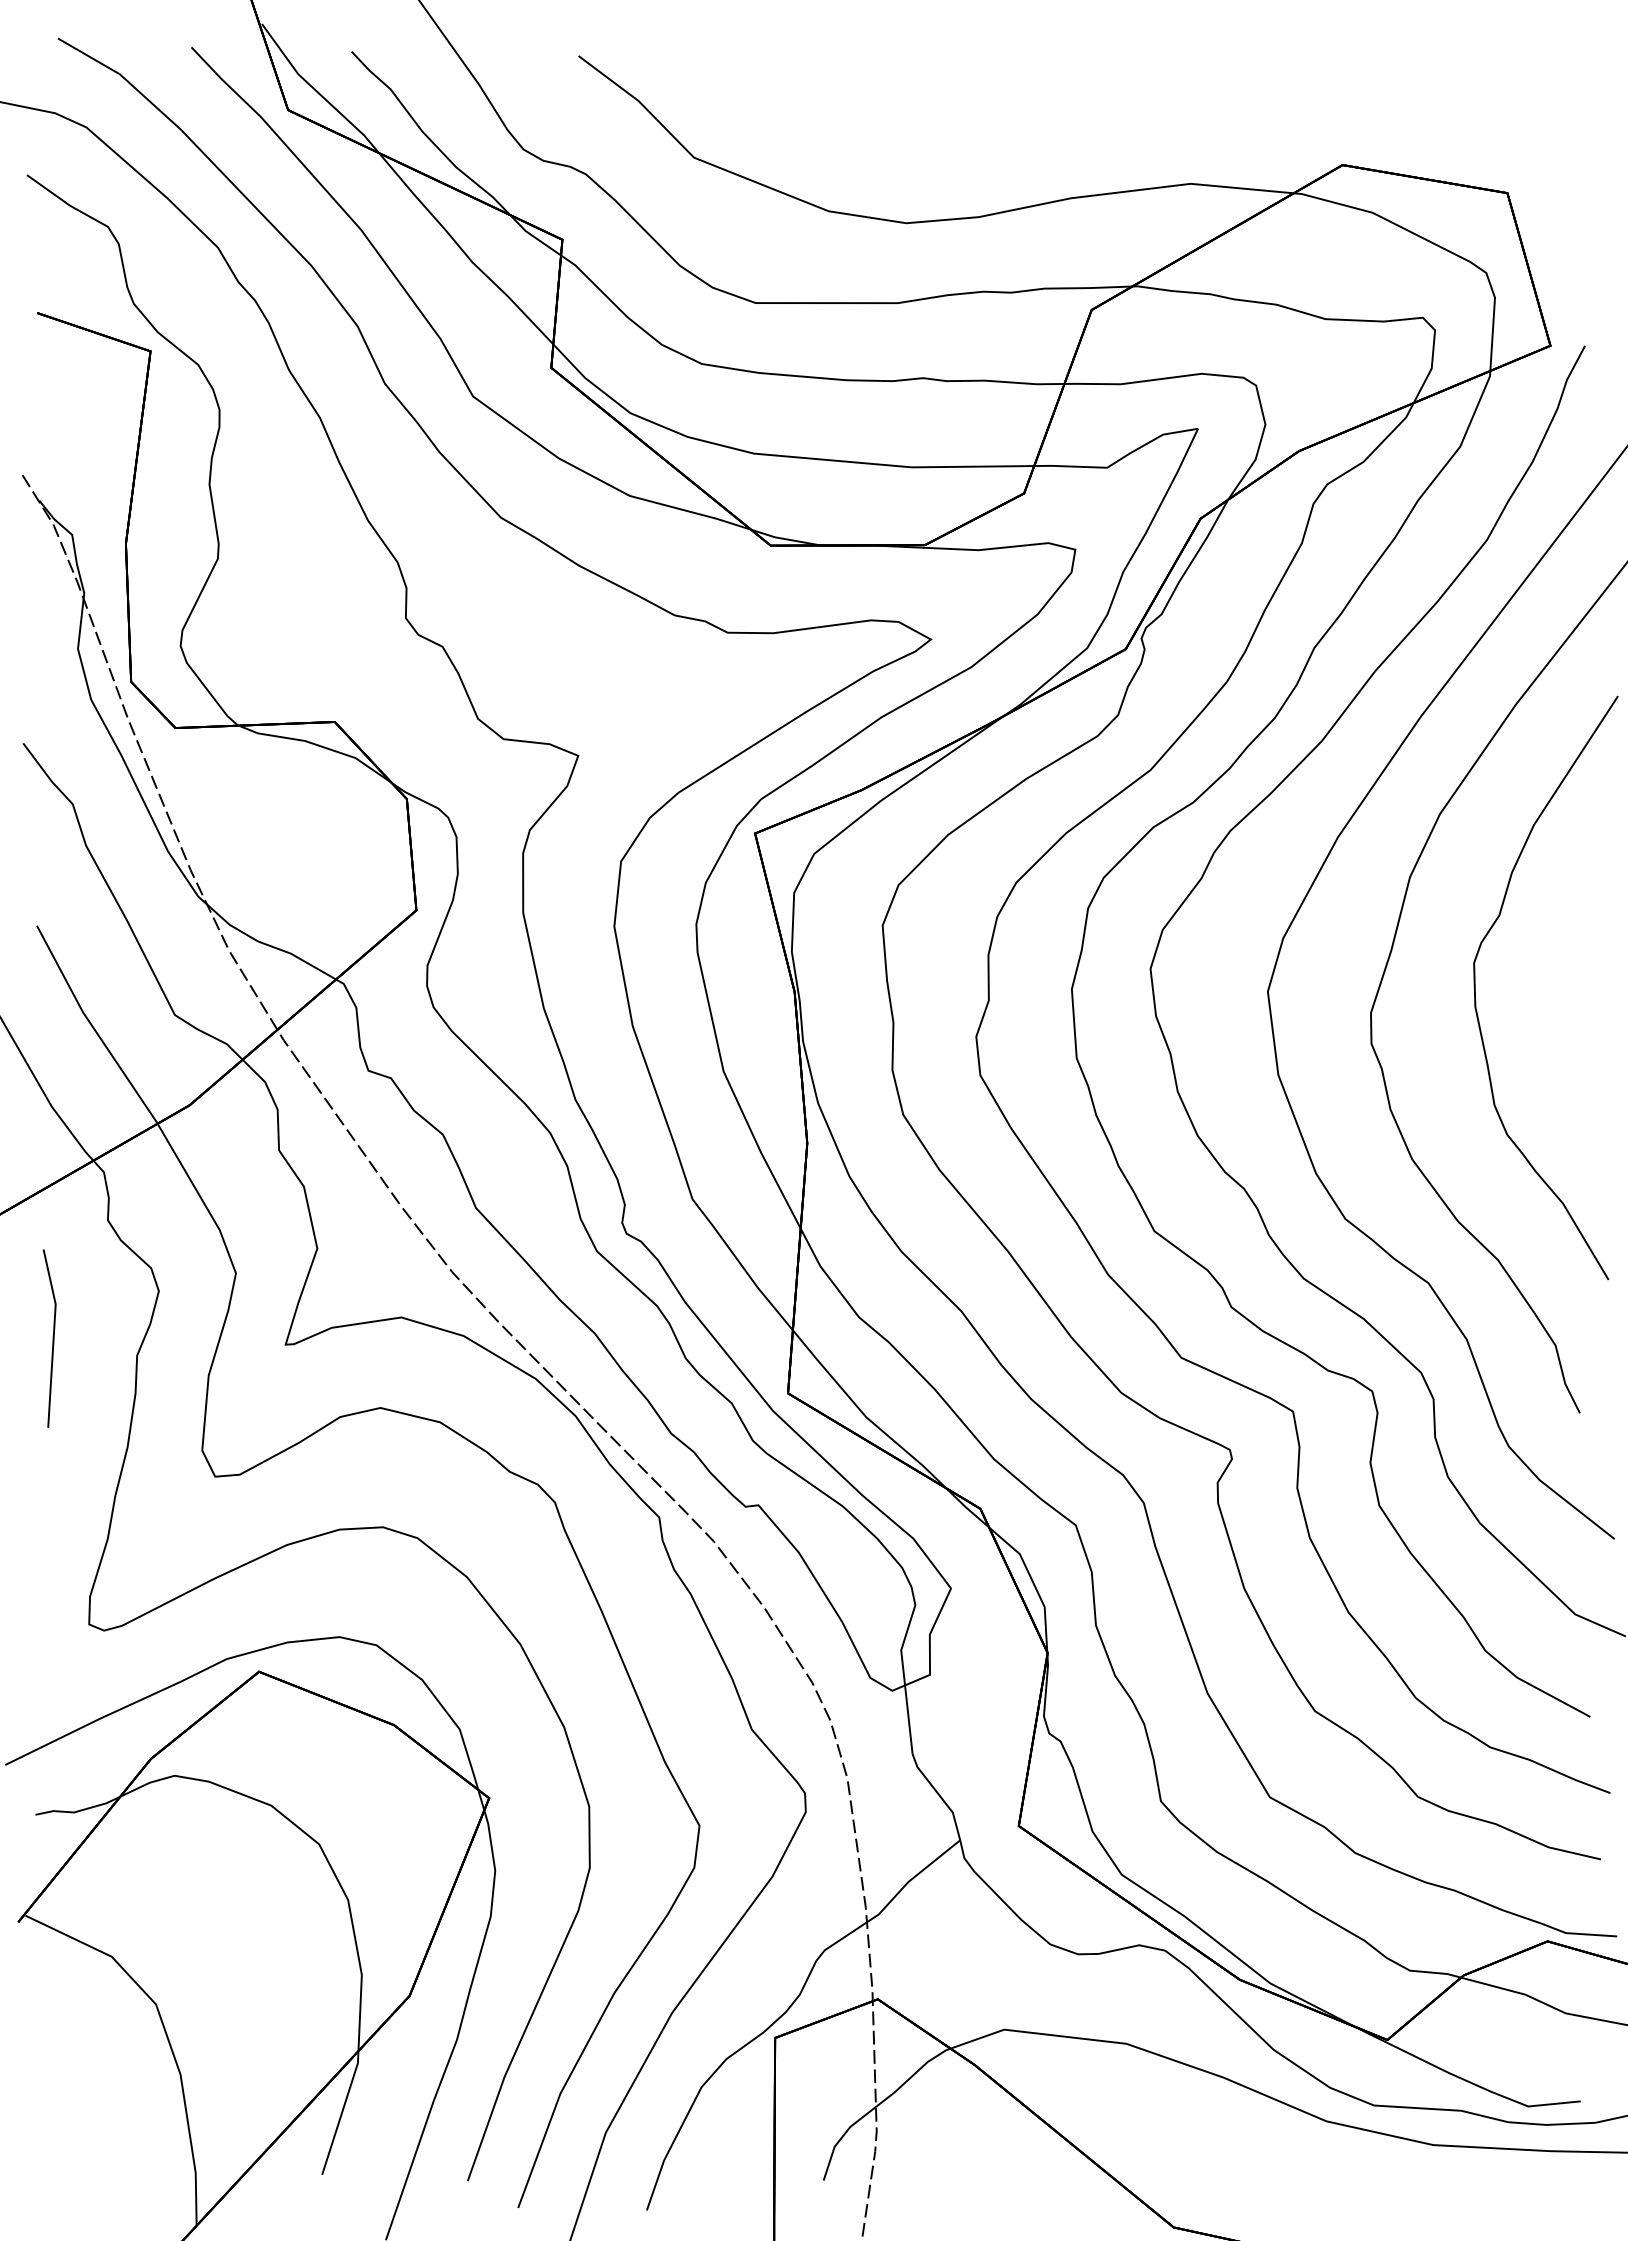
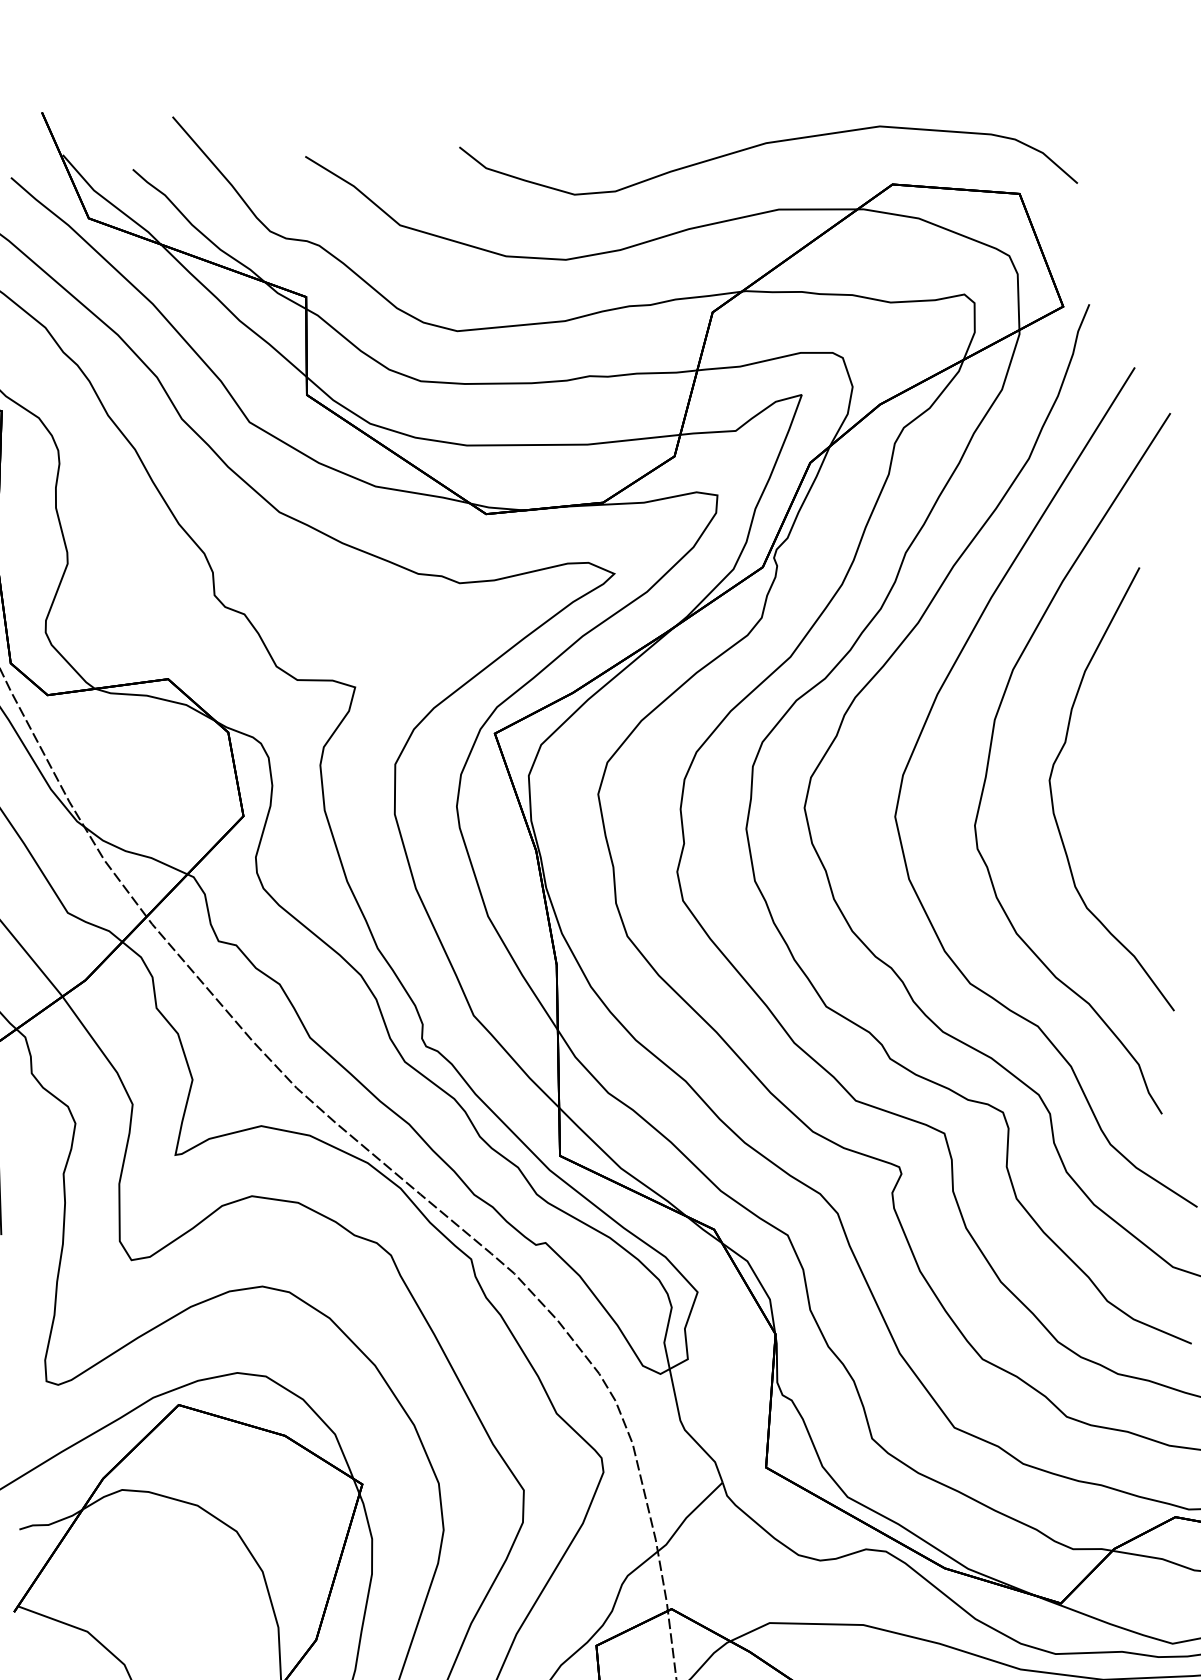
curve: (1178, 97) -> (763, 144), added

